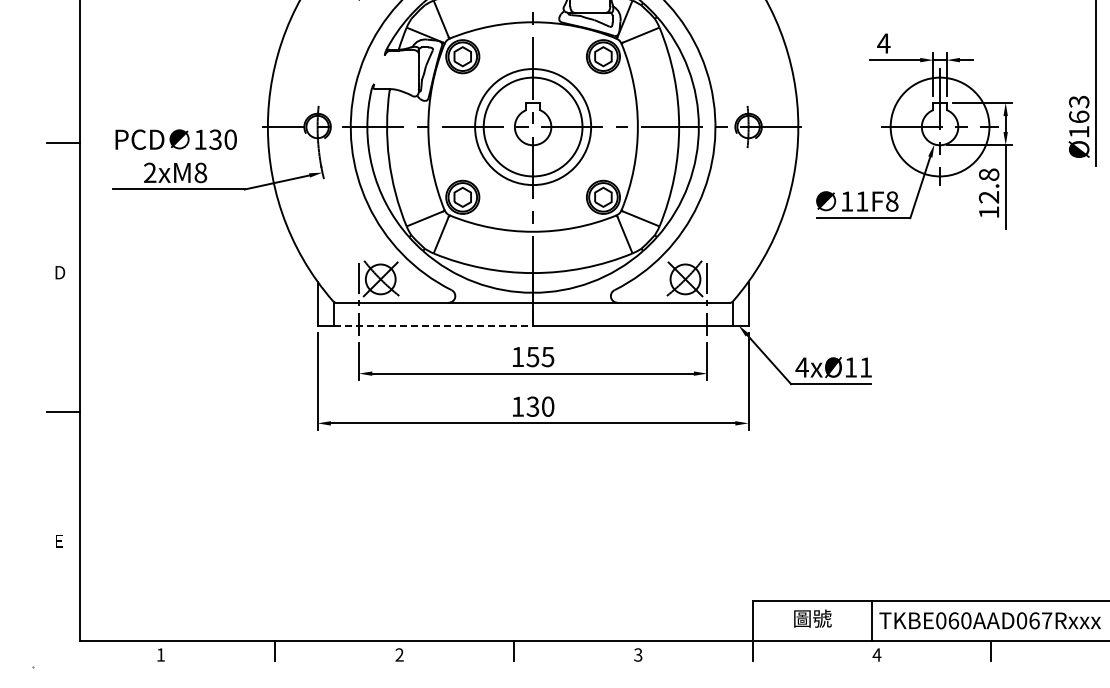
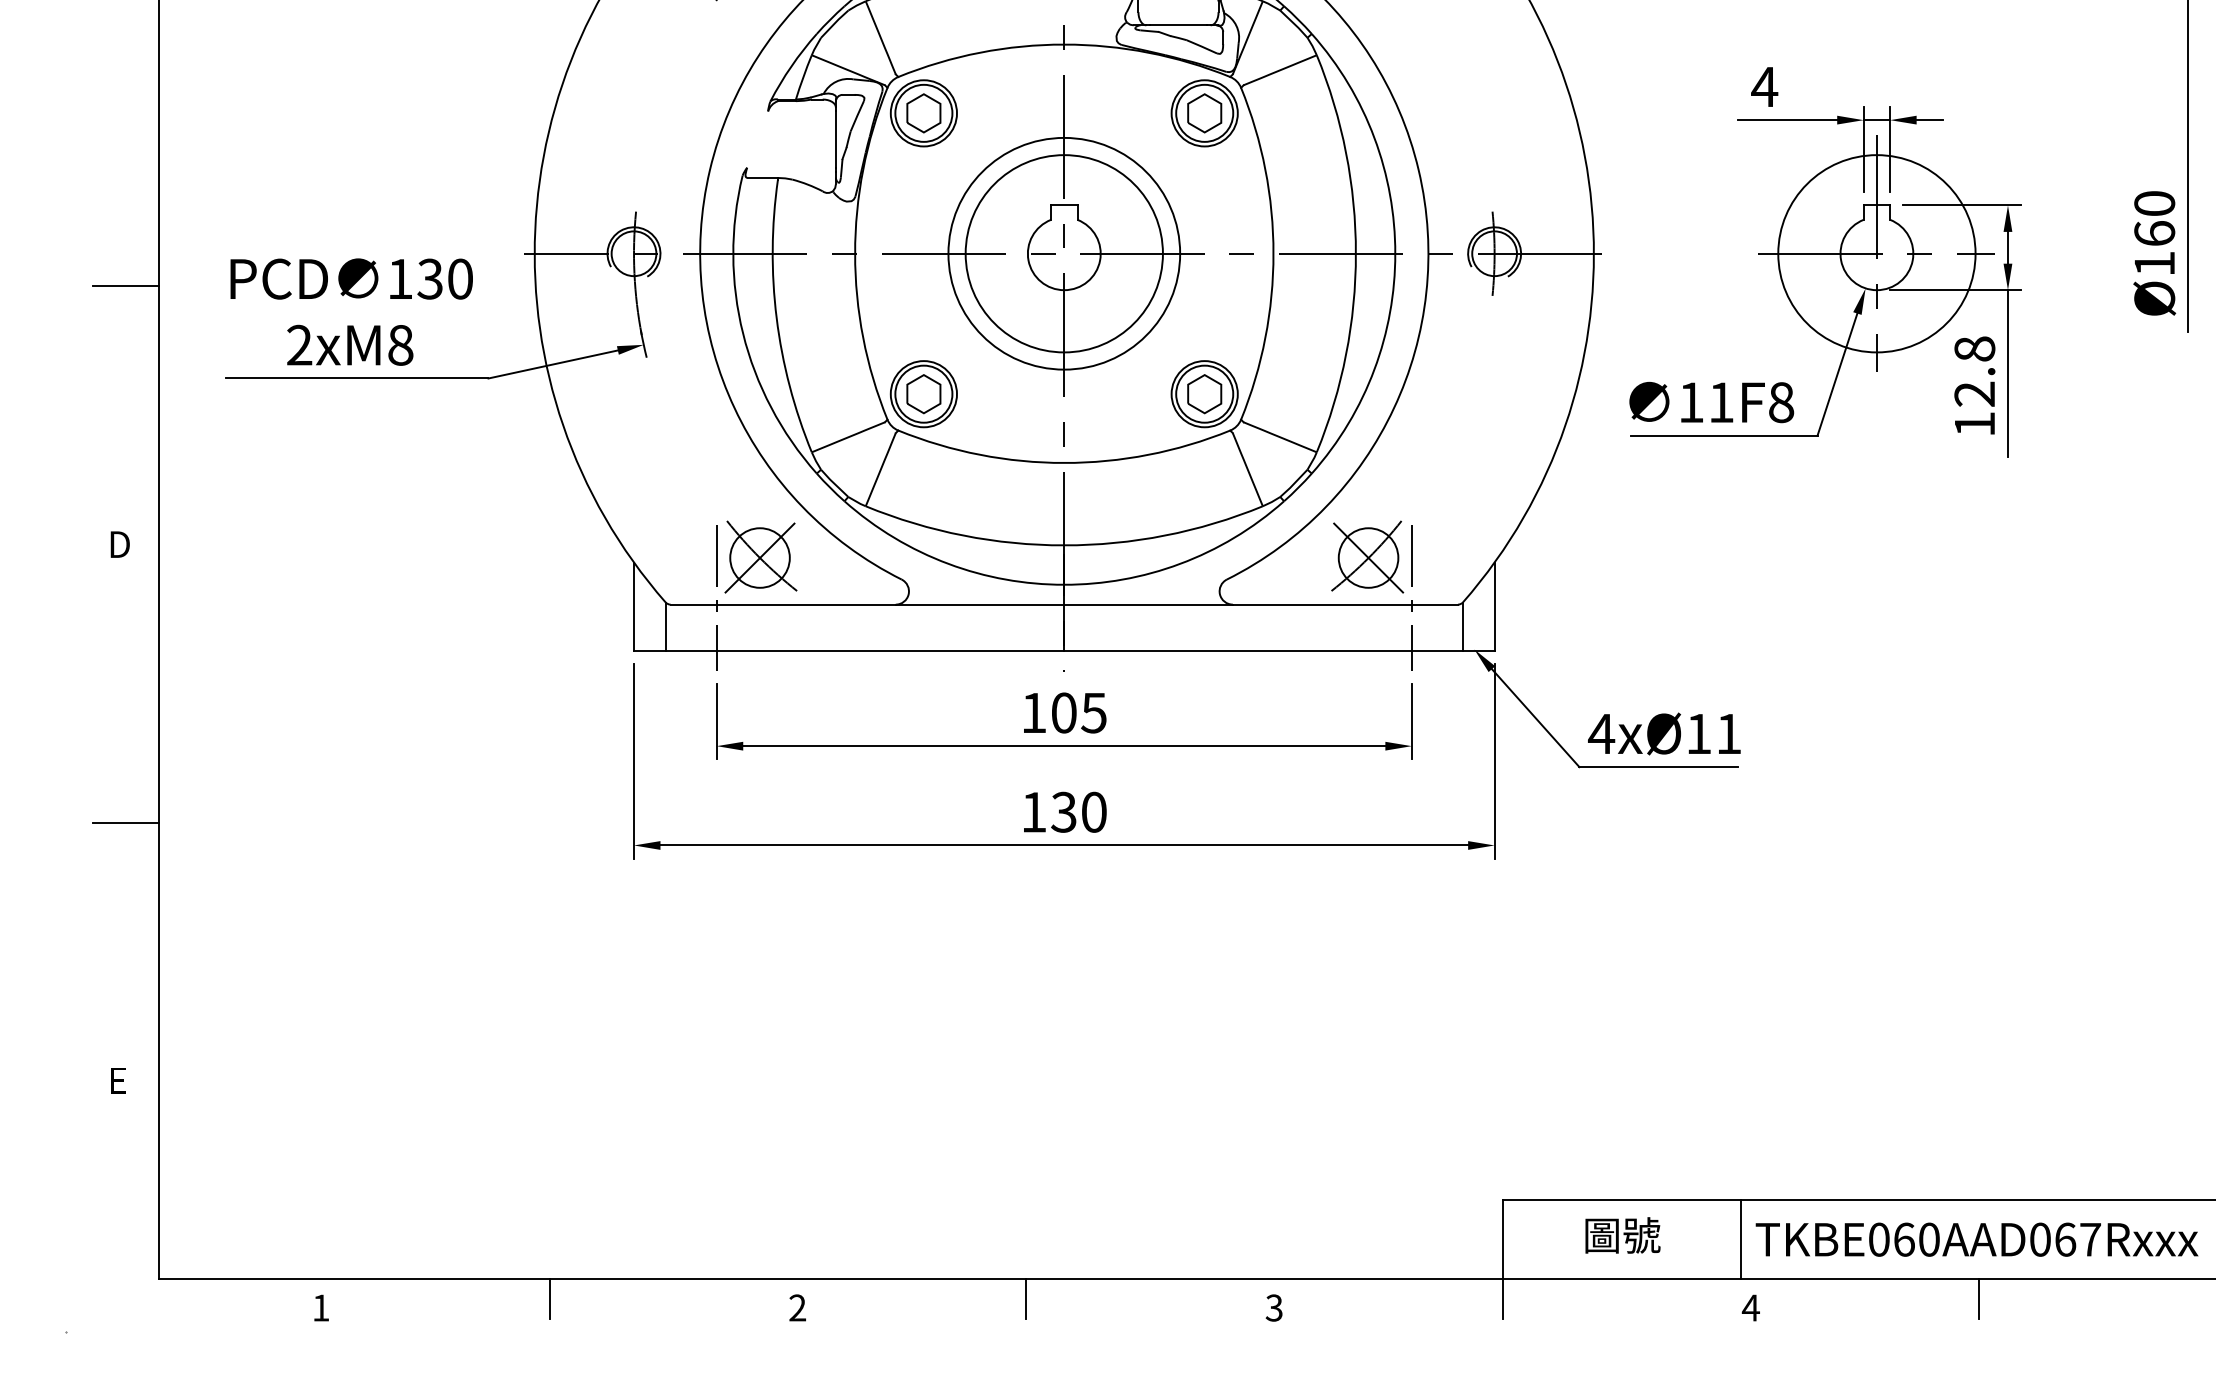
text: (1079, 101) -> (2155, 202), Ø163 -> Ø160
line: (433, 325) -> (865, 650), dashed -> solid
text: (532, 356) -> (1063, 711), 155 -> 105

